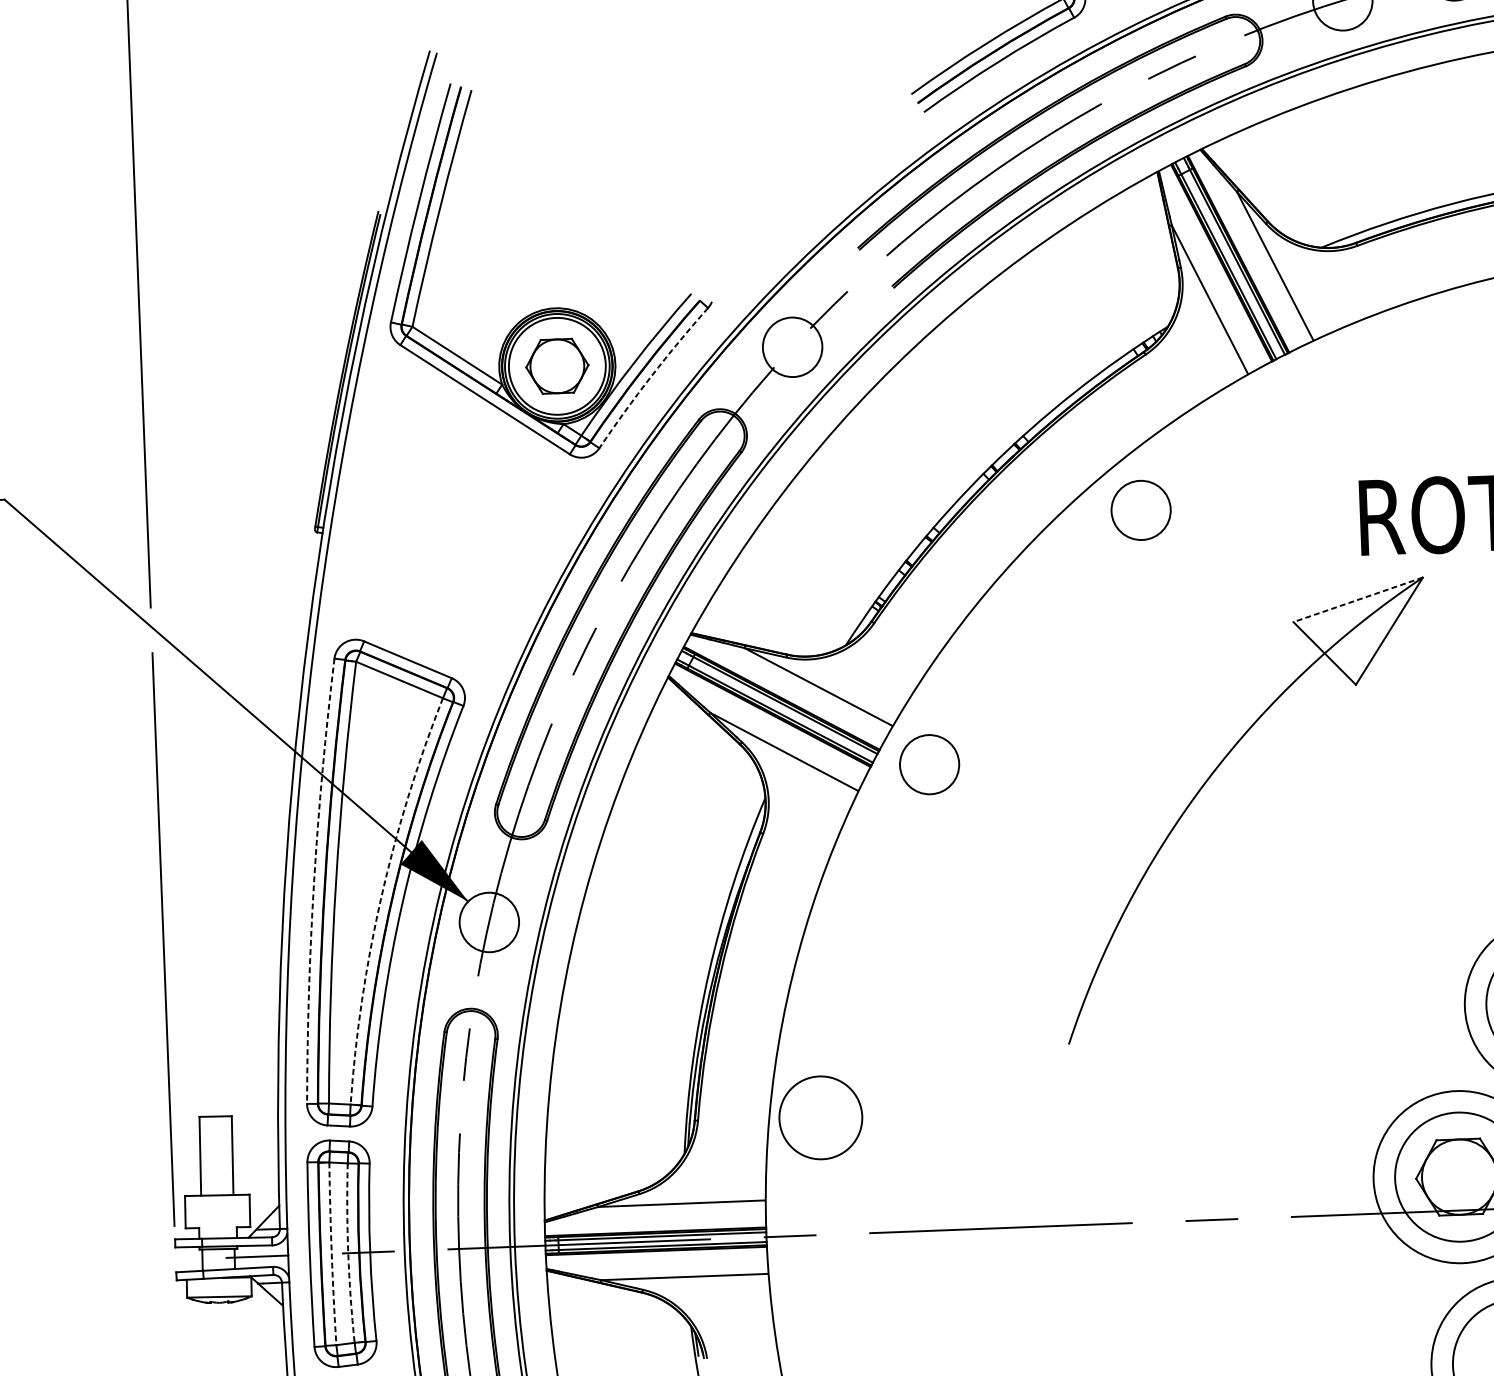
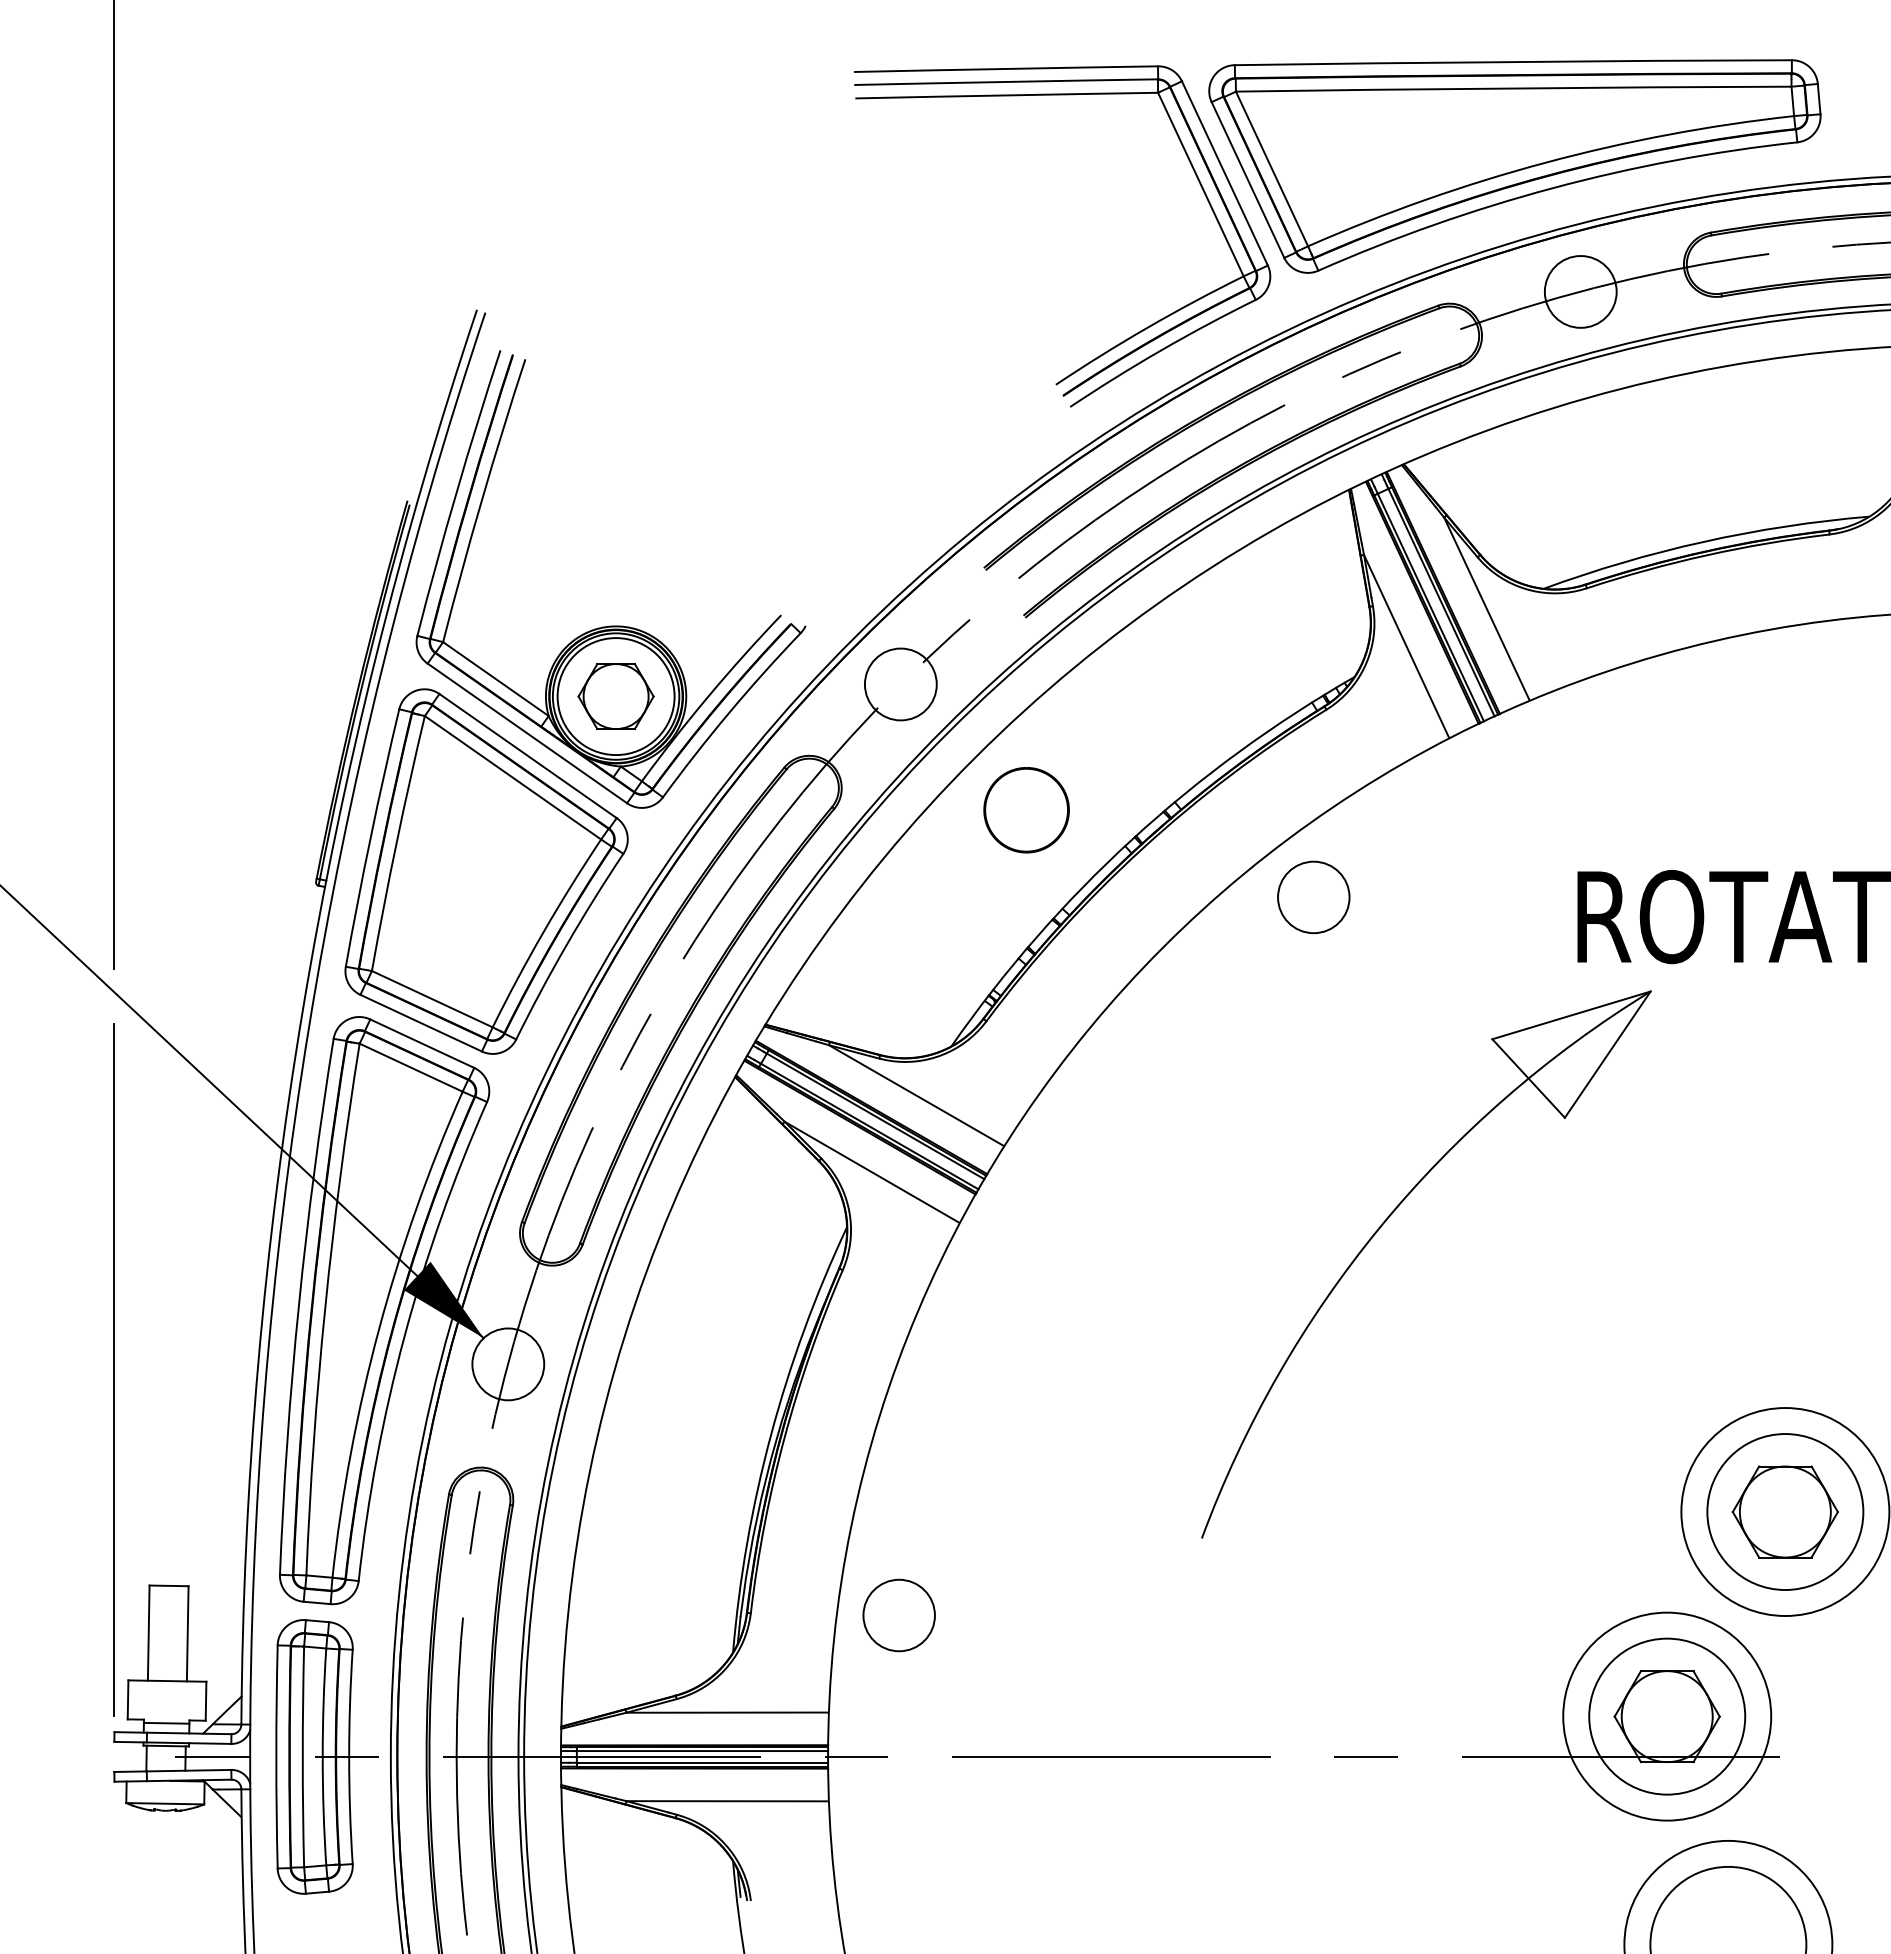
arc: (651, 375) -> (729, 712), dashed -> solid
part: (900, 447) -> (1026, 810), added
part: (455, 515) -> (486, 871), added
line: (1358, 599) -> (1571, 1015), dashed -> solid
circle: (929, 764) -> (1046, 1194), removed
arc: (313, 881) -> (298, 1306), dashed -> solid
arc: (380, 897) -> (378, 1329), dashed -> solid
circle: (820, 1117) -> (898, 1615), size x0.71
line: (217, 1229) -> (166, 1722), added
arc: (348, 1252) -> (322, 1756), dashed -> solid
arc: (331, 1253) -> (302, 1756), dashed -> solid

